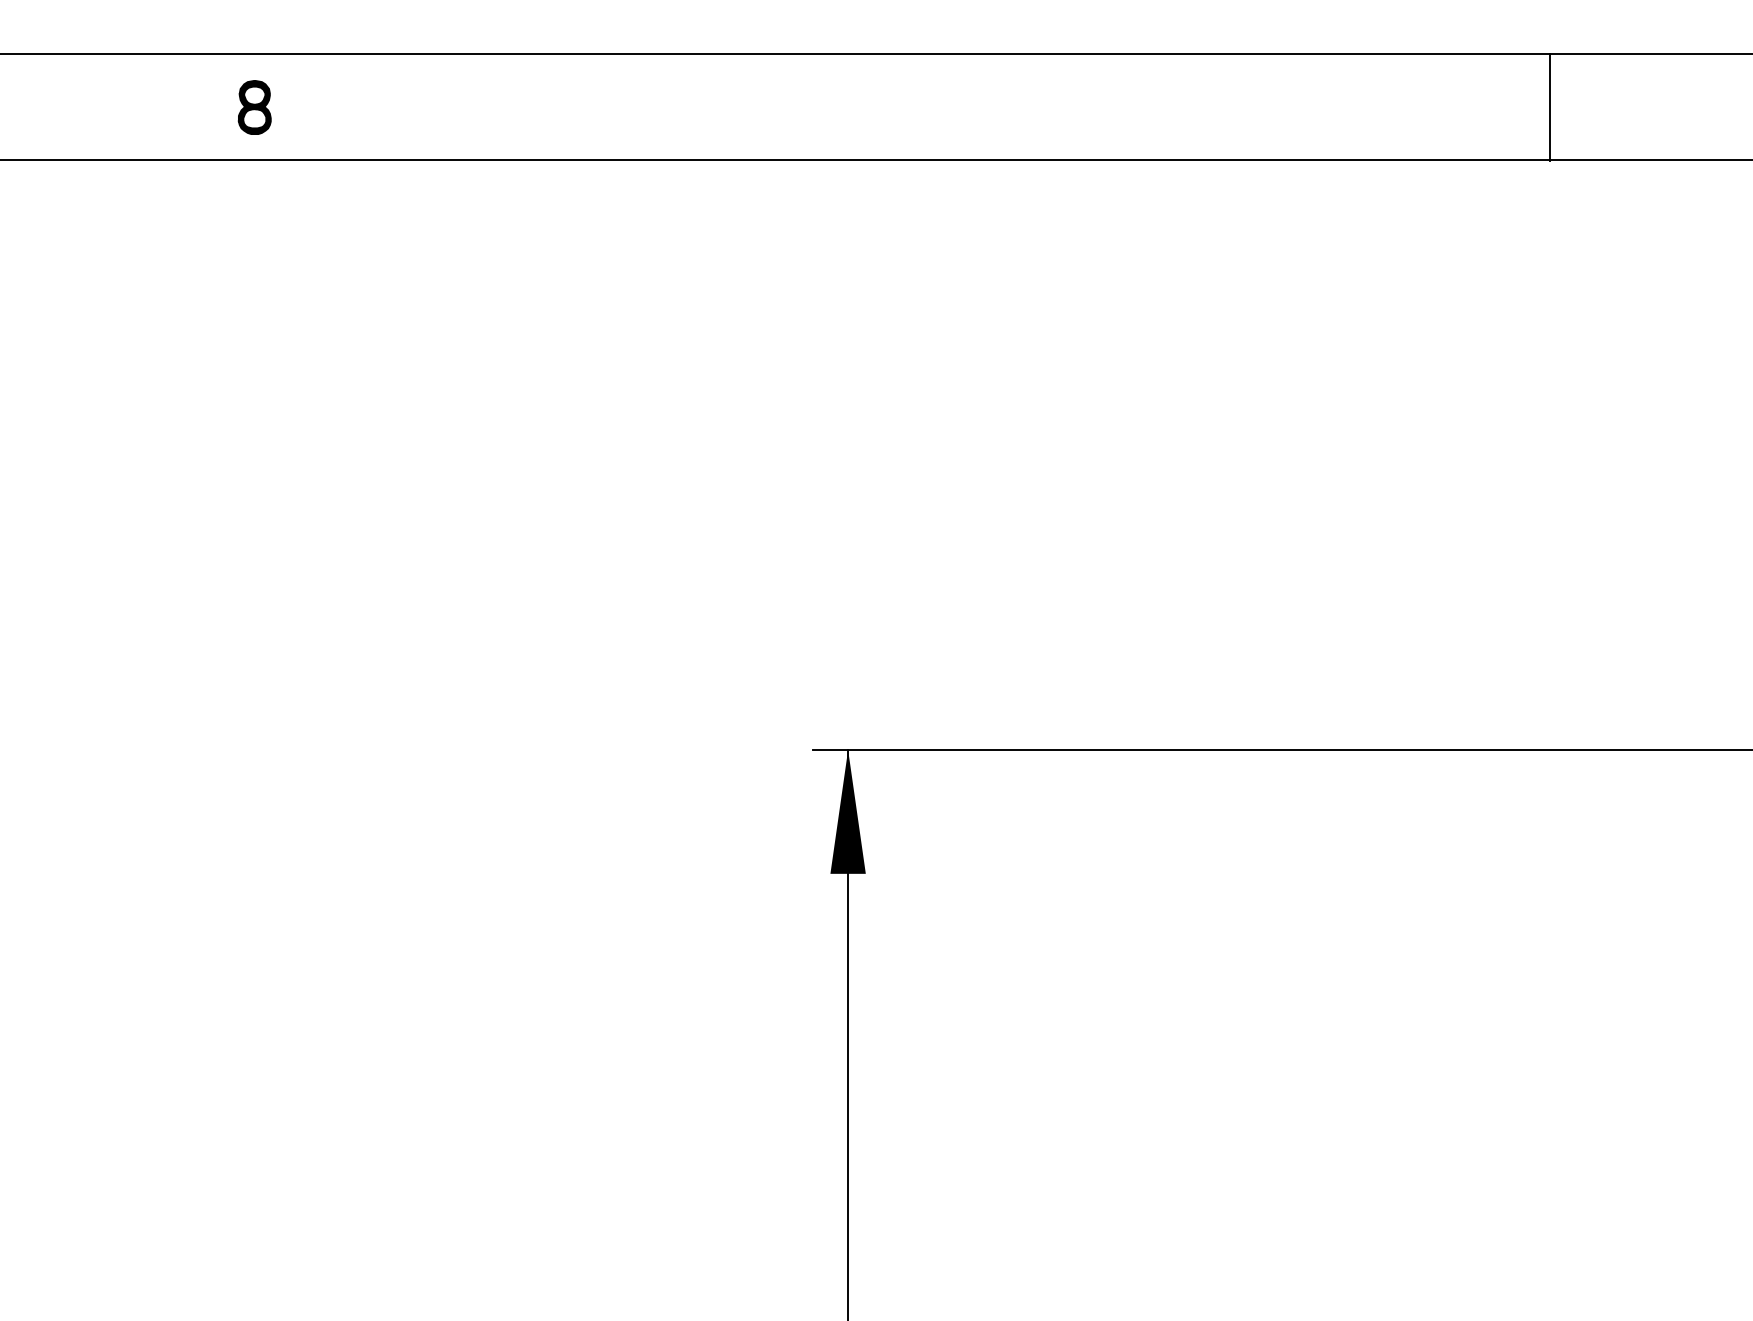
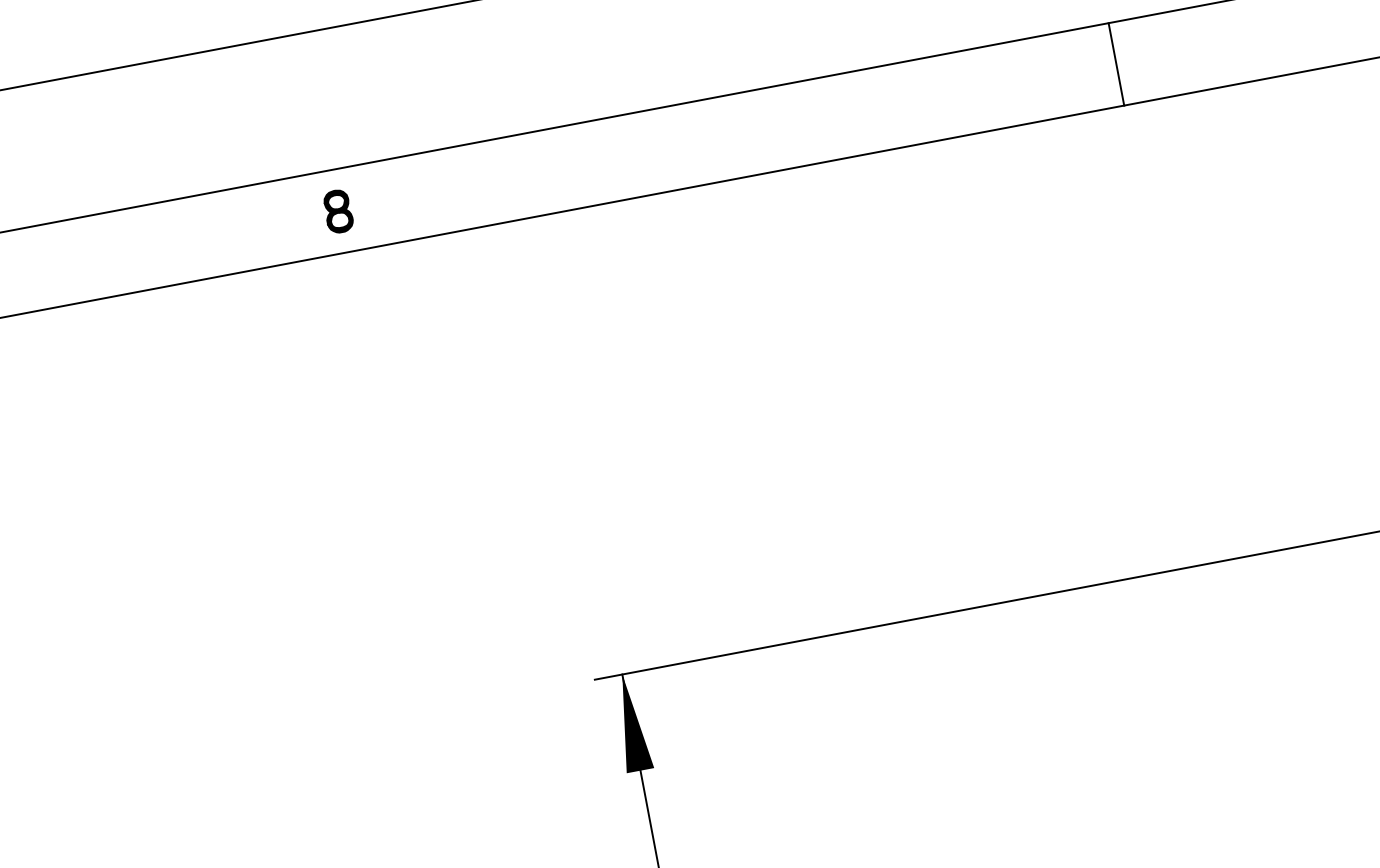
part: (254, 107) -> (338, 211), moved
line: (1549, 107) -> (1116, 64), moved

